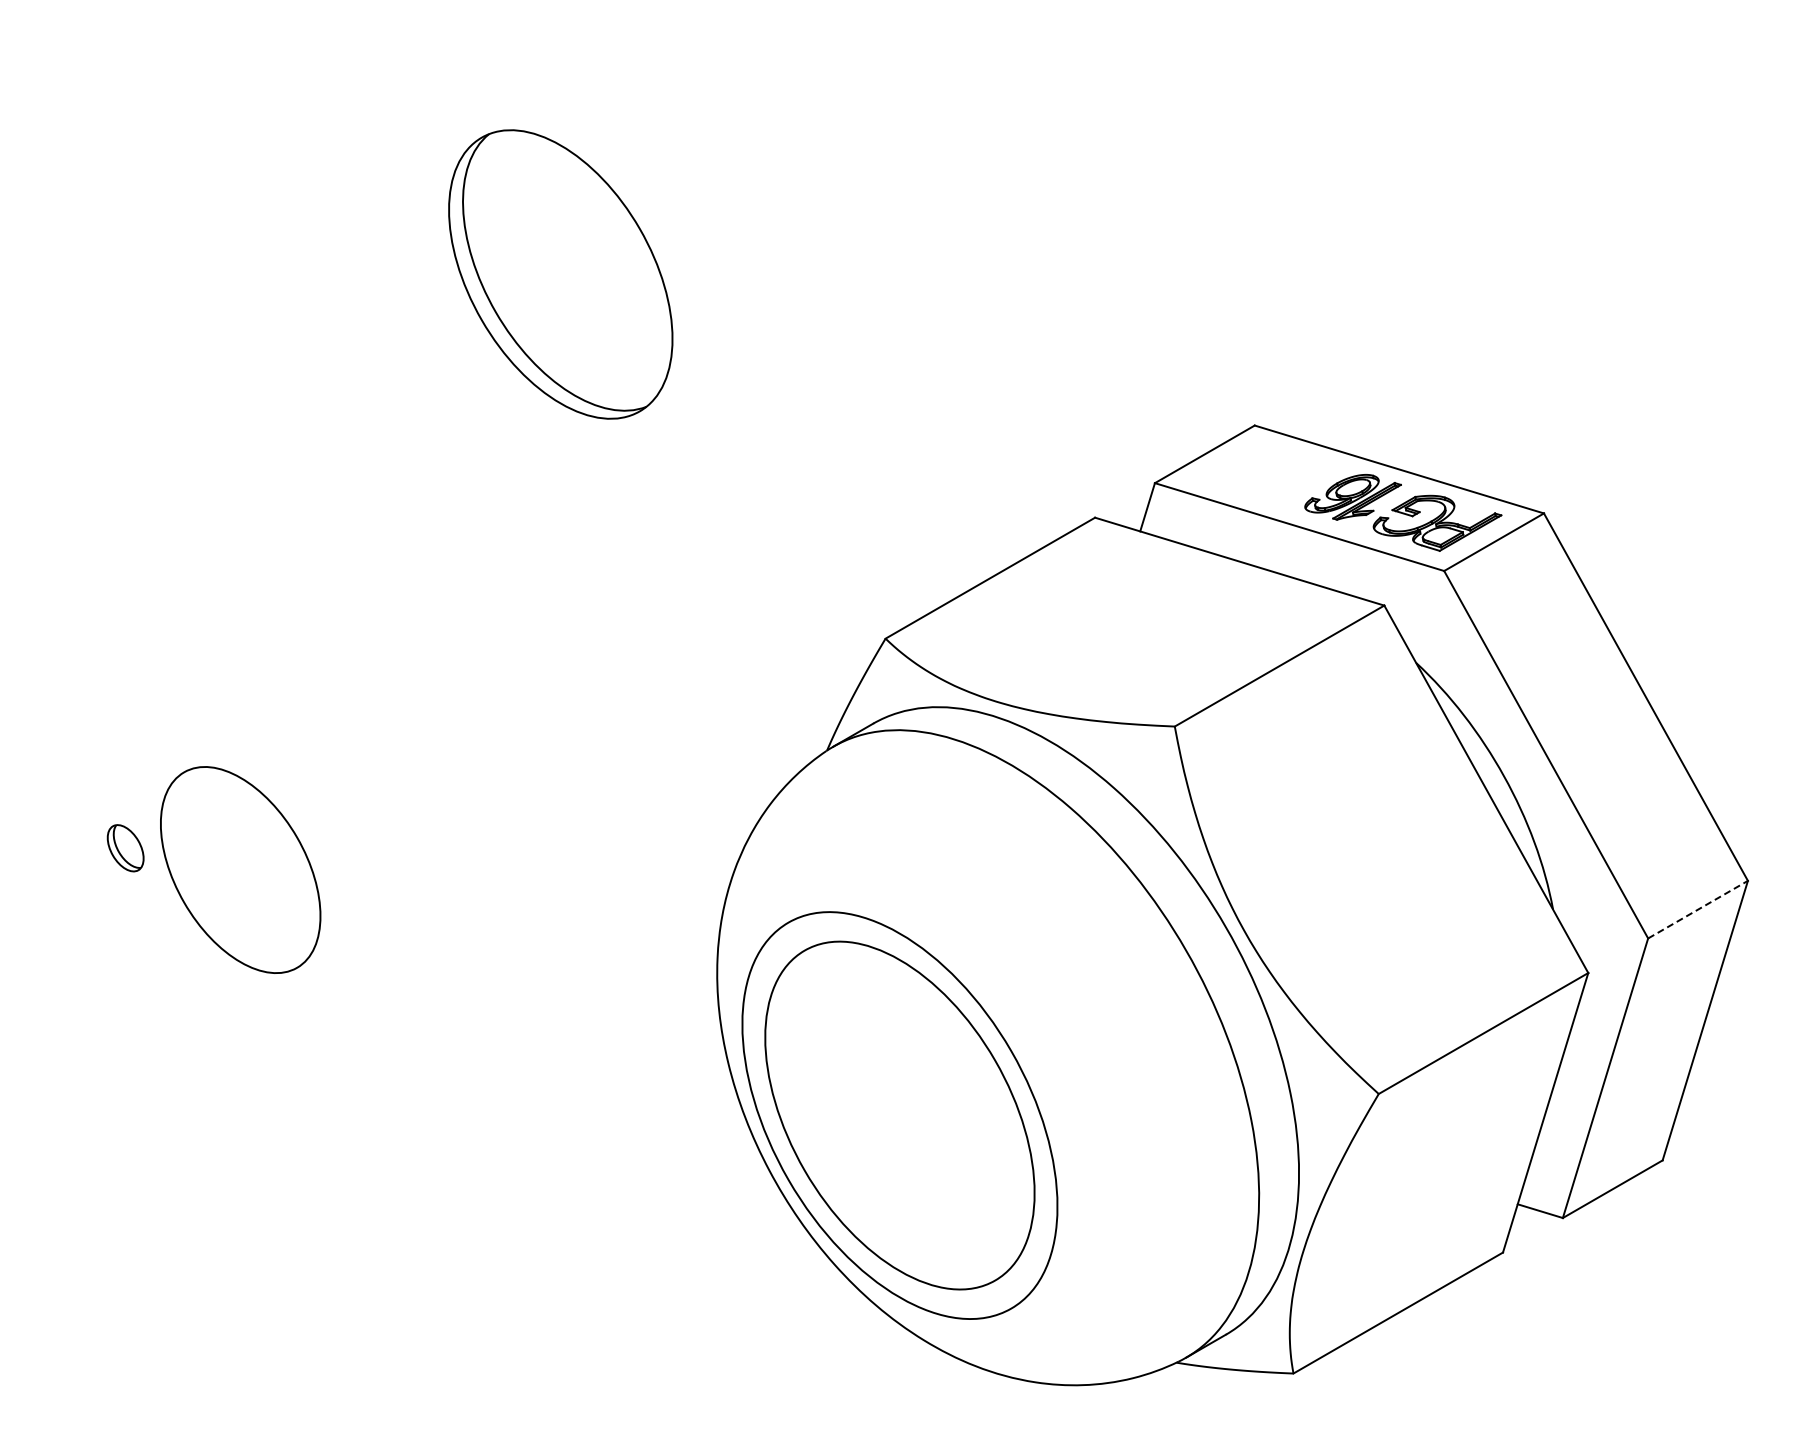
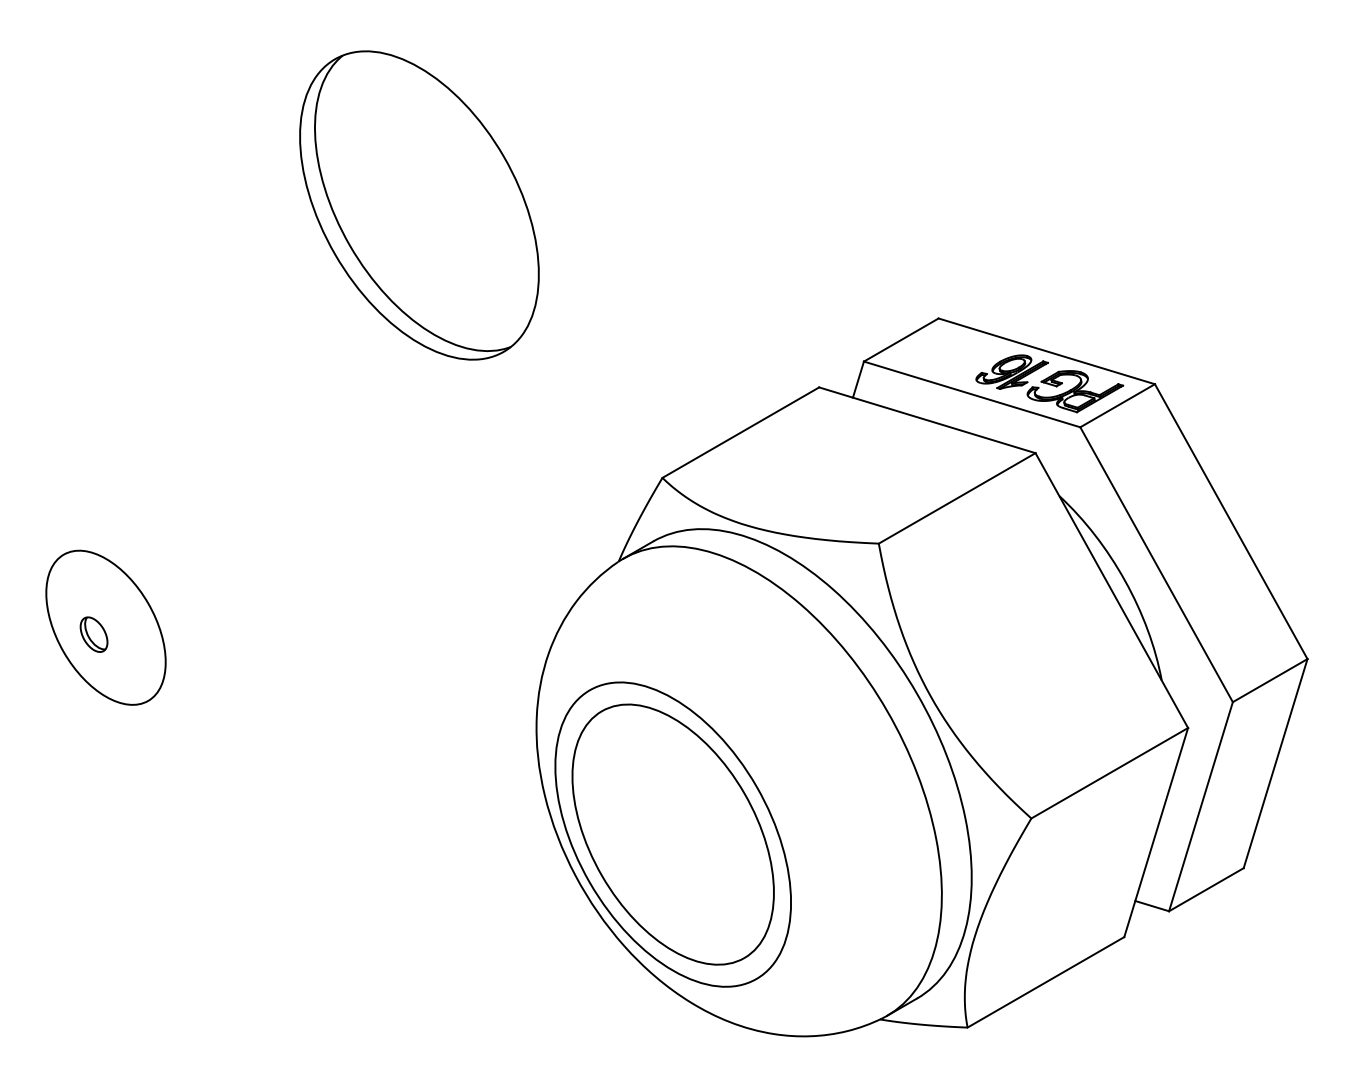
part: (560, 274) -> (419, 205), size x1.43
part: (240, 869) -> (105, 627), moved
line: (1698, 909) -> (1270, 680), dashed -> solid

